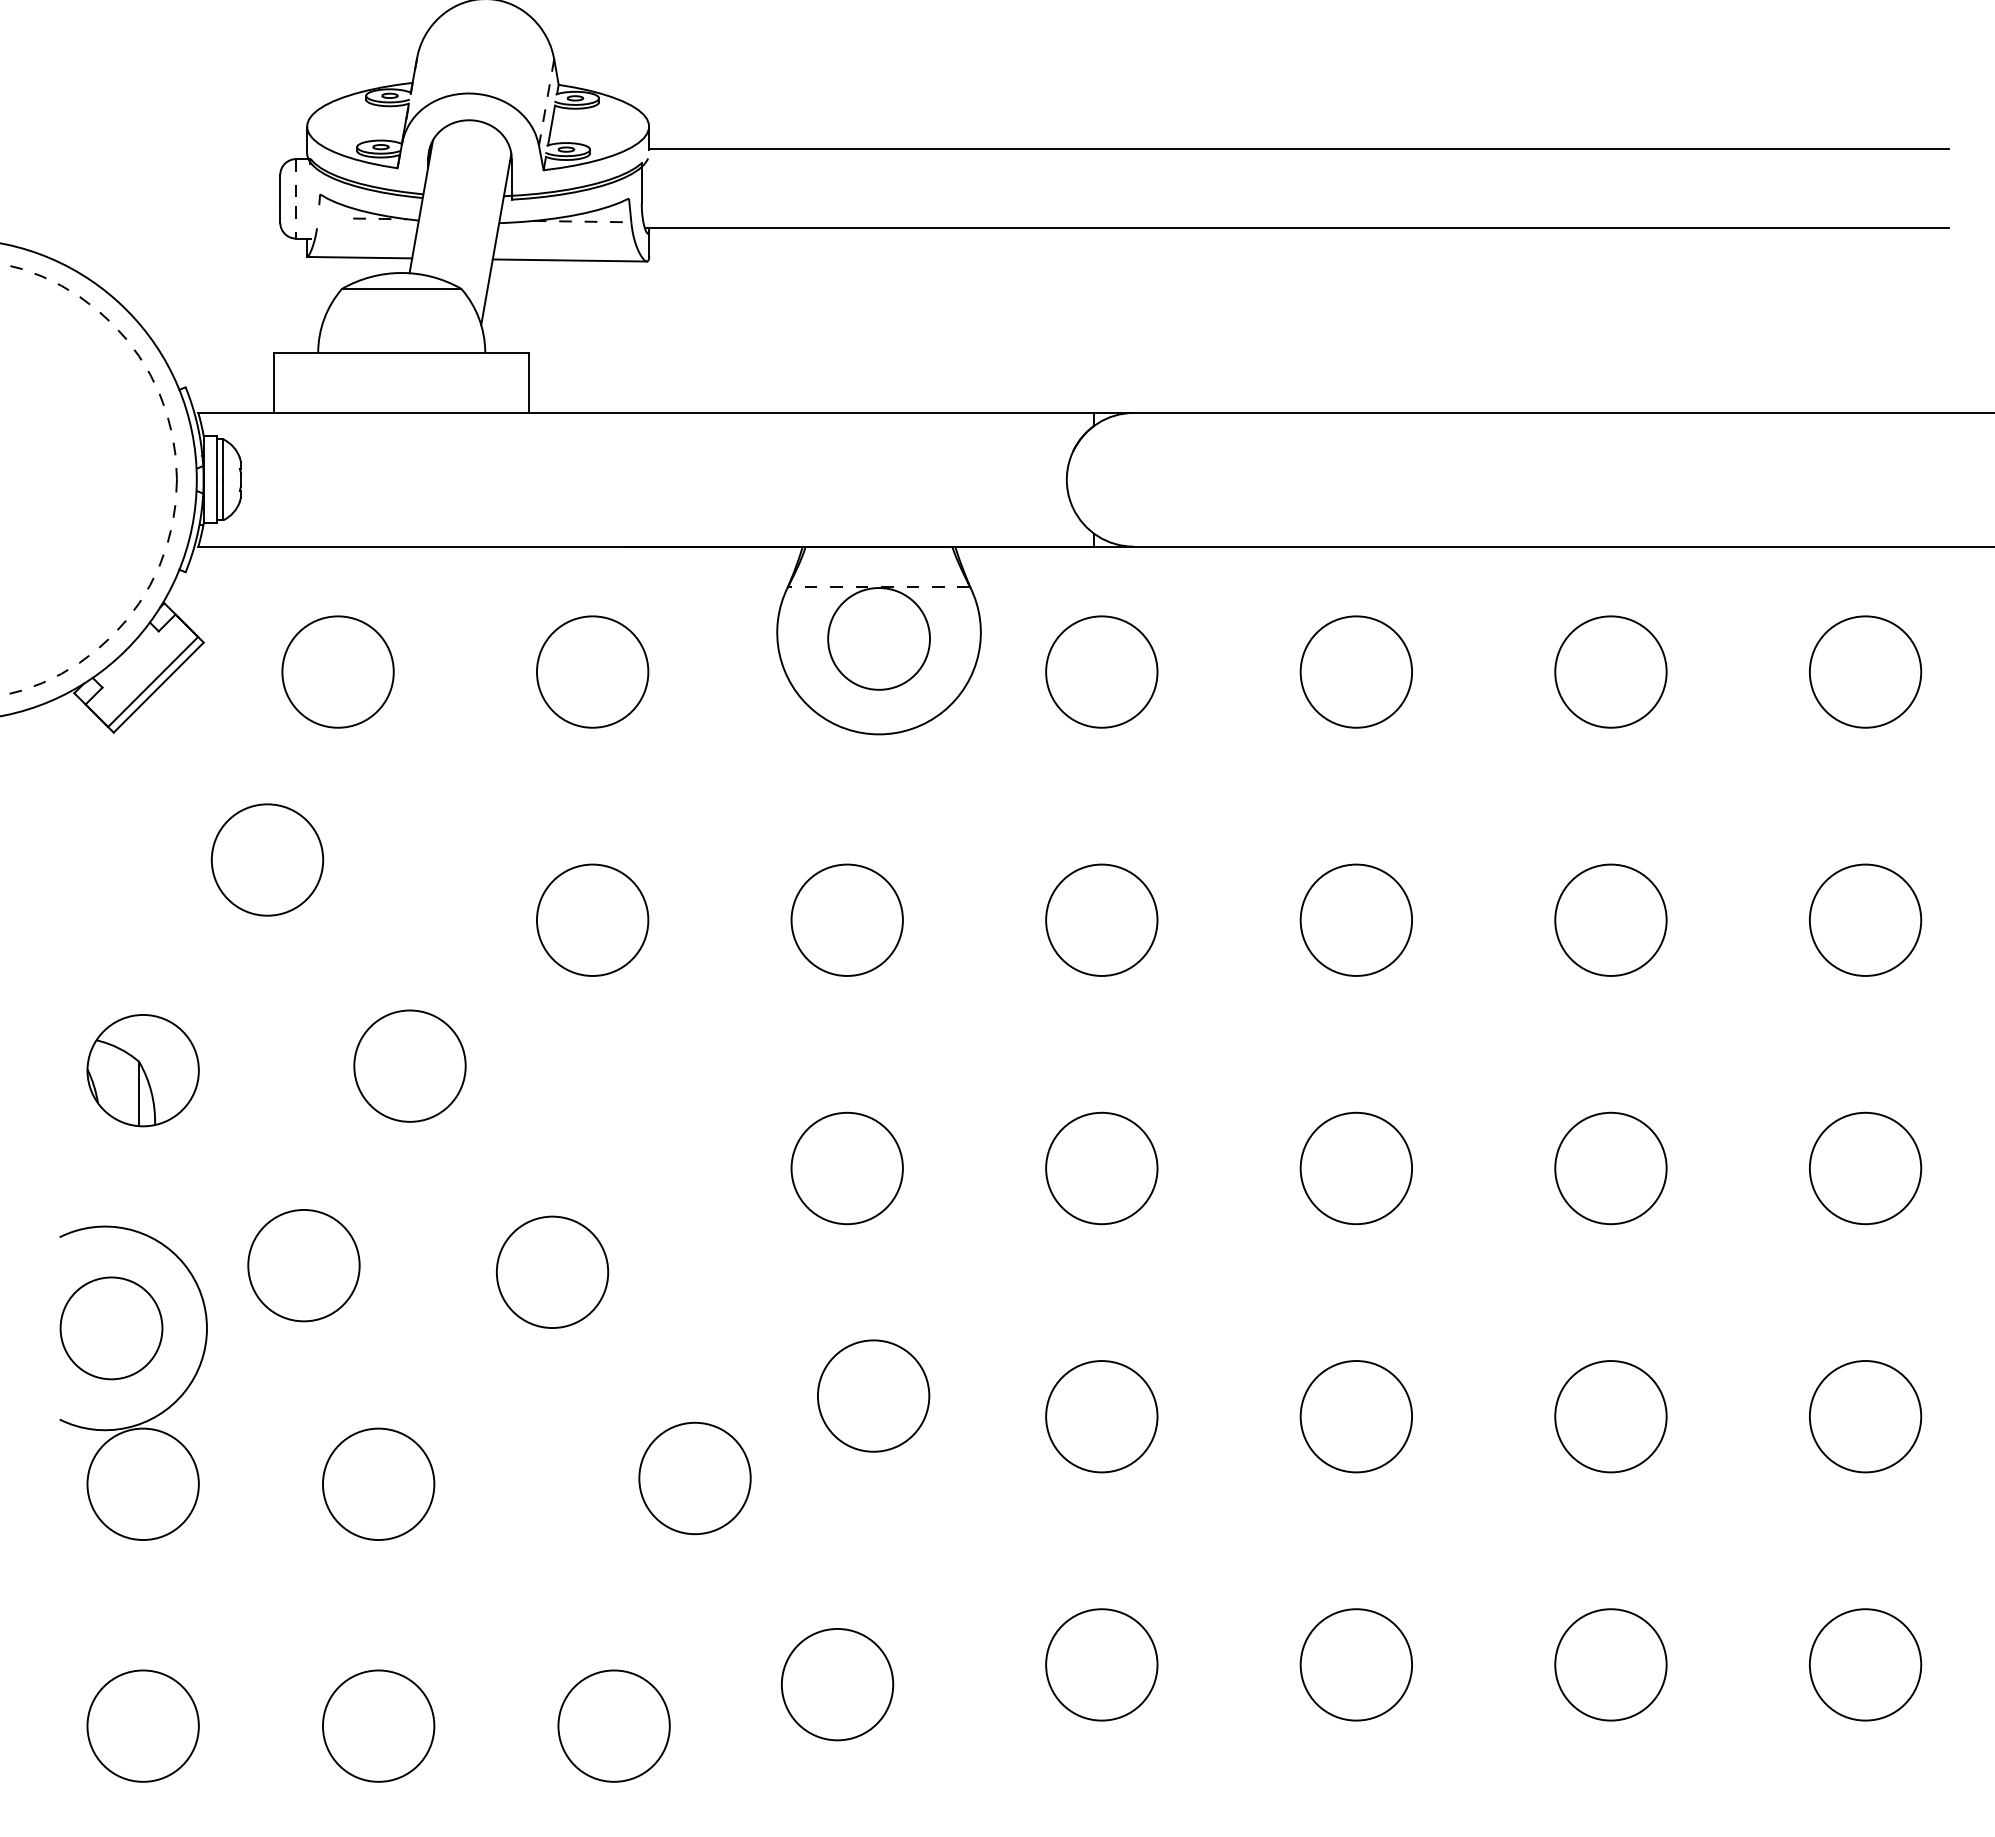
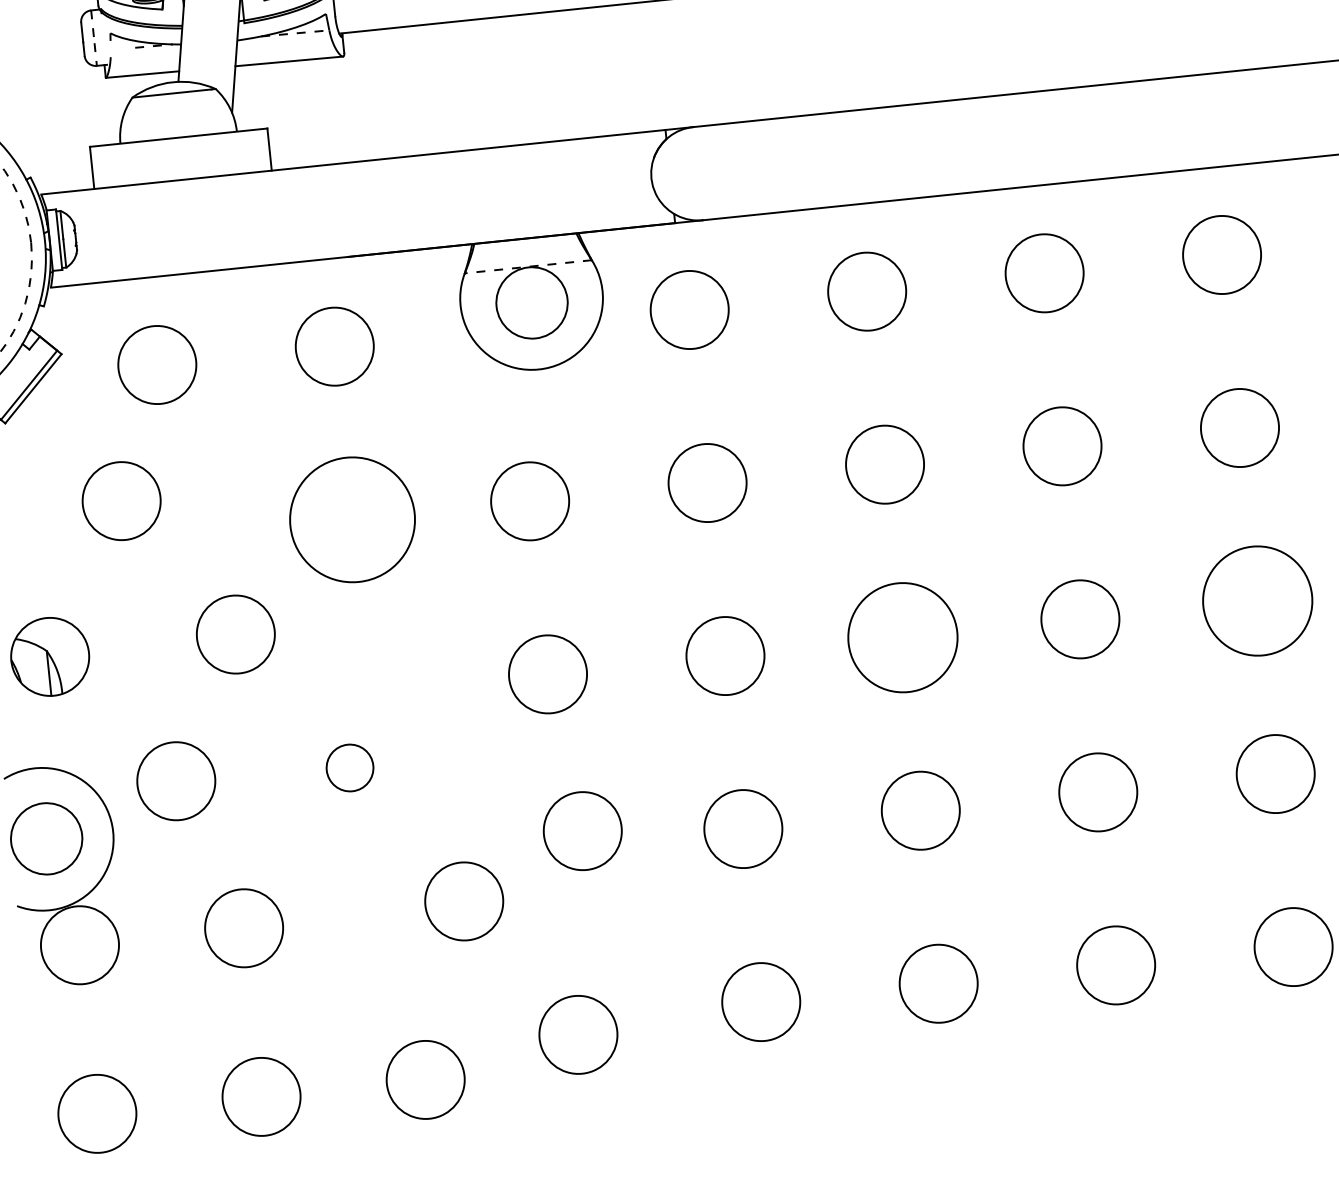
circle: (592, 919) -> (352, 519), size x1.6
circle: (1356, 1168) -> (903, 637), size x1.4
circle: (1865, 1168) -> (1257, 601), size x1.4
circle: (552, 1272) -> (350, 768), size x0.6

